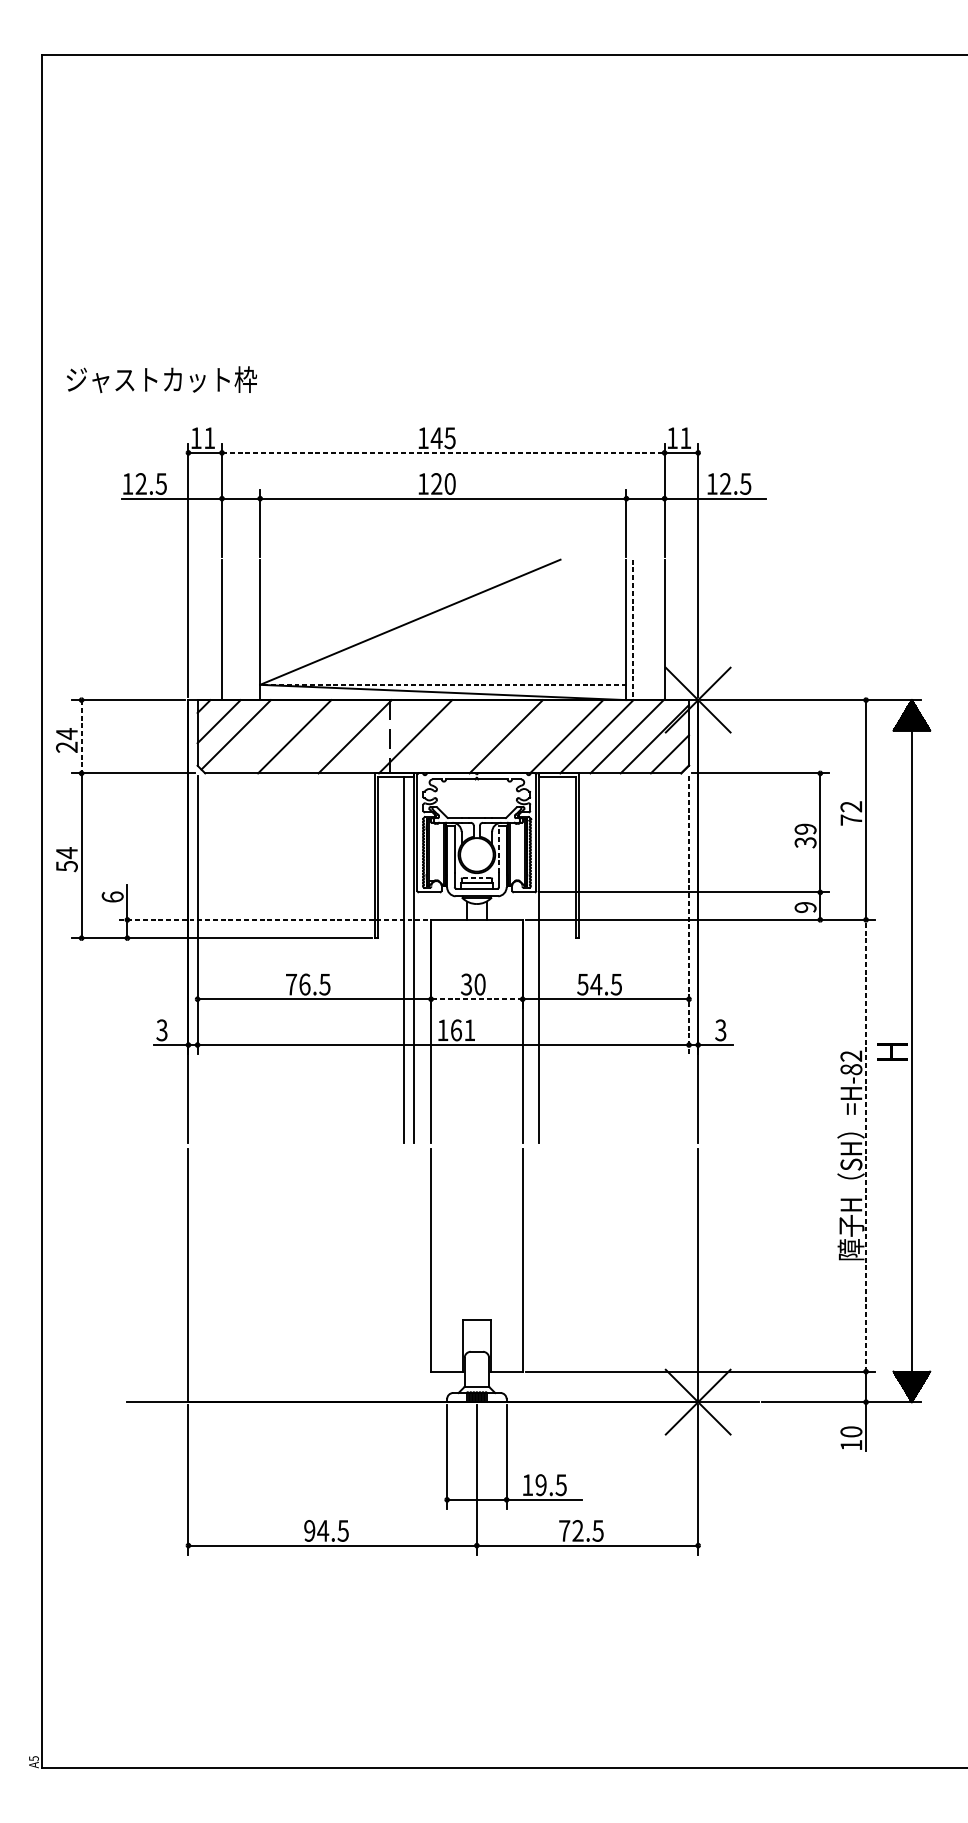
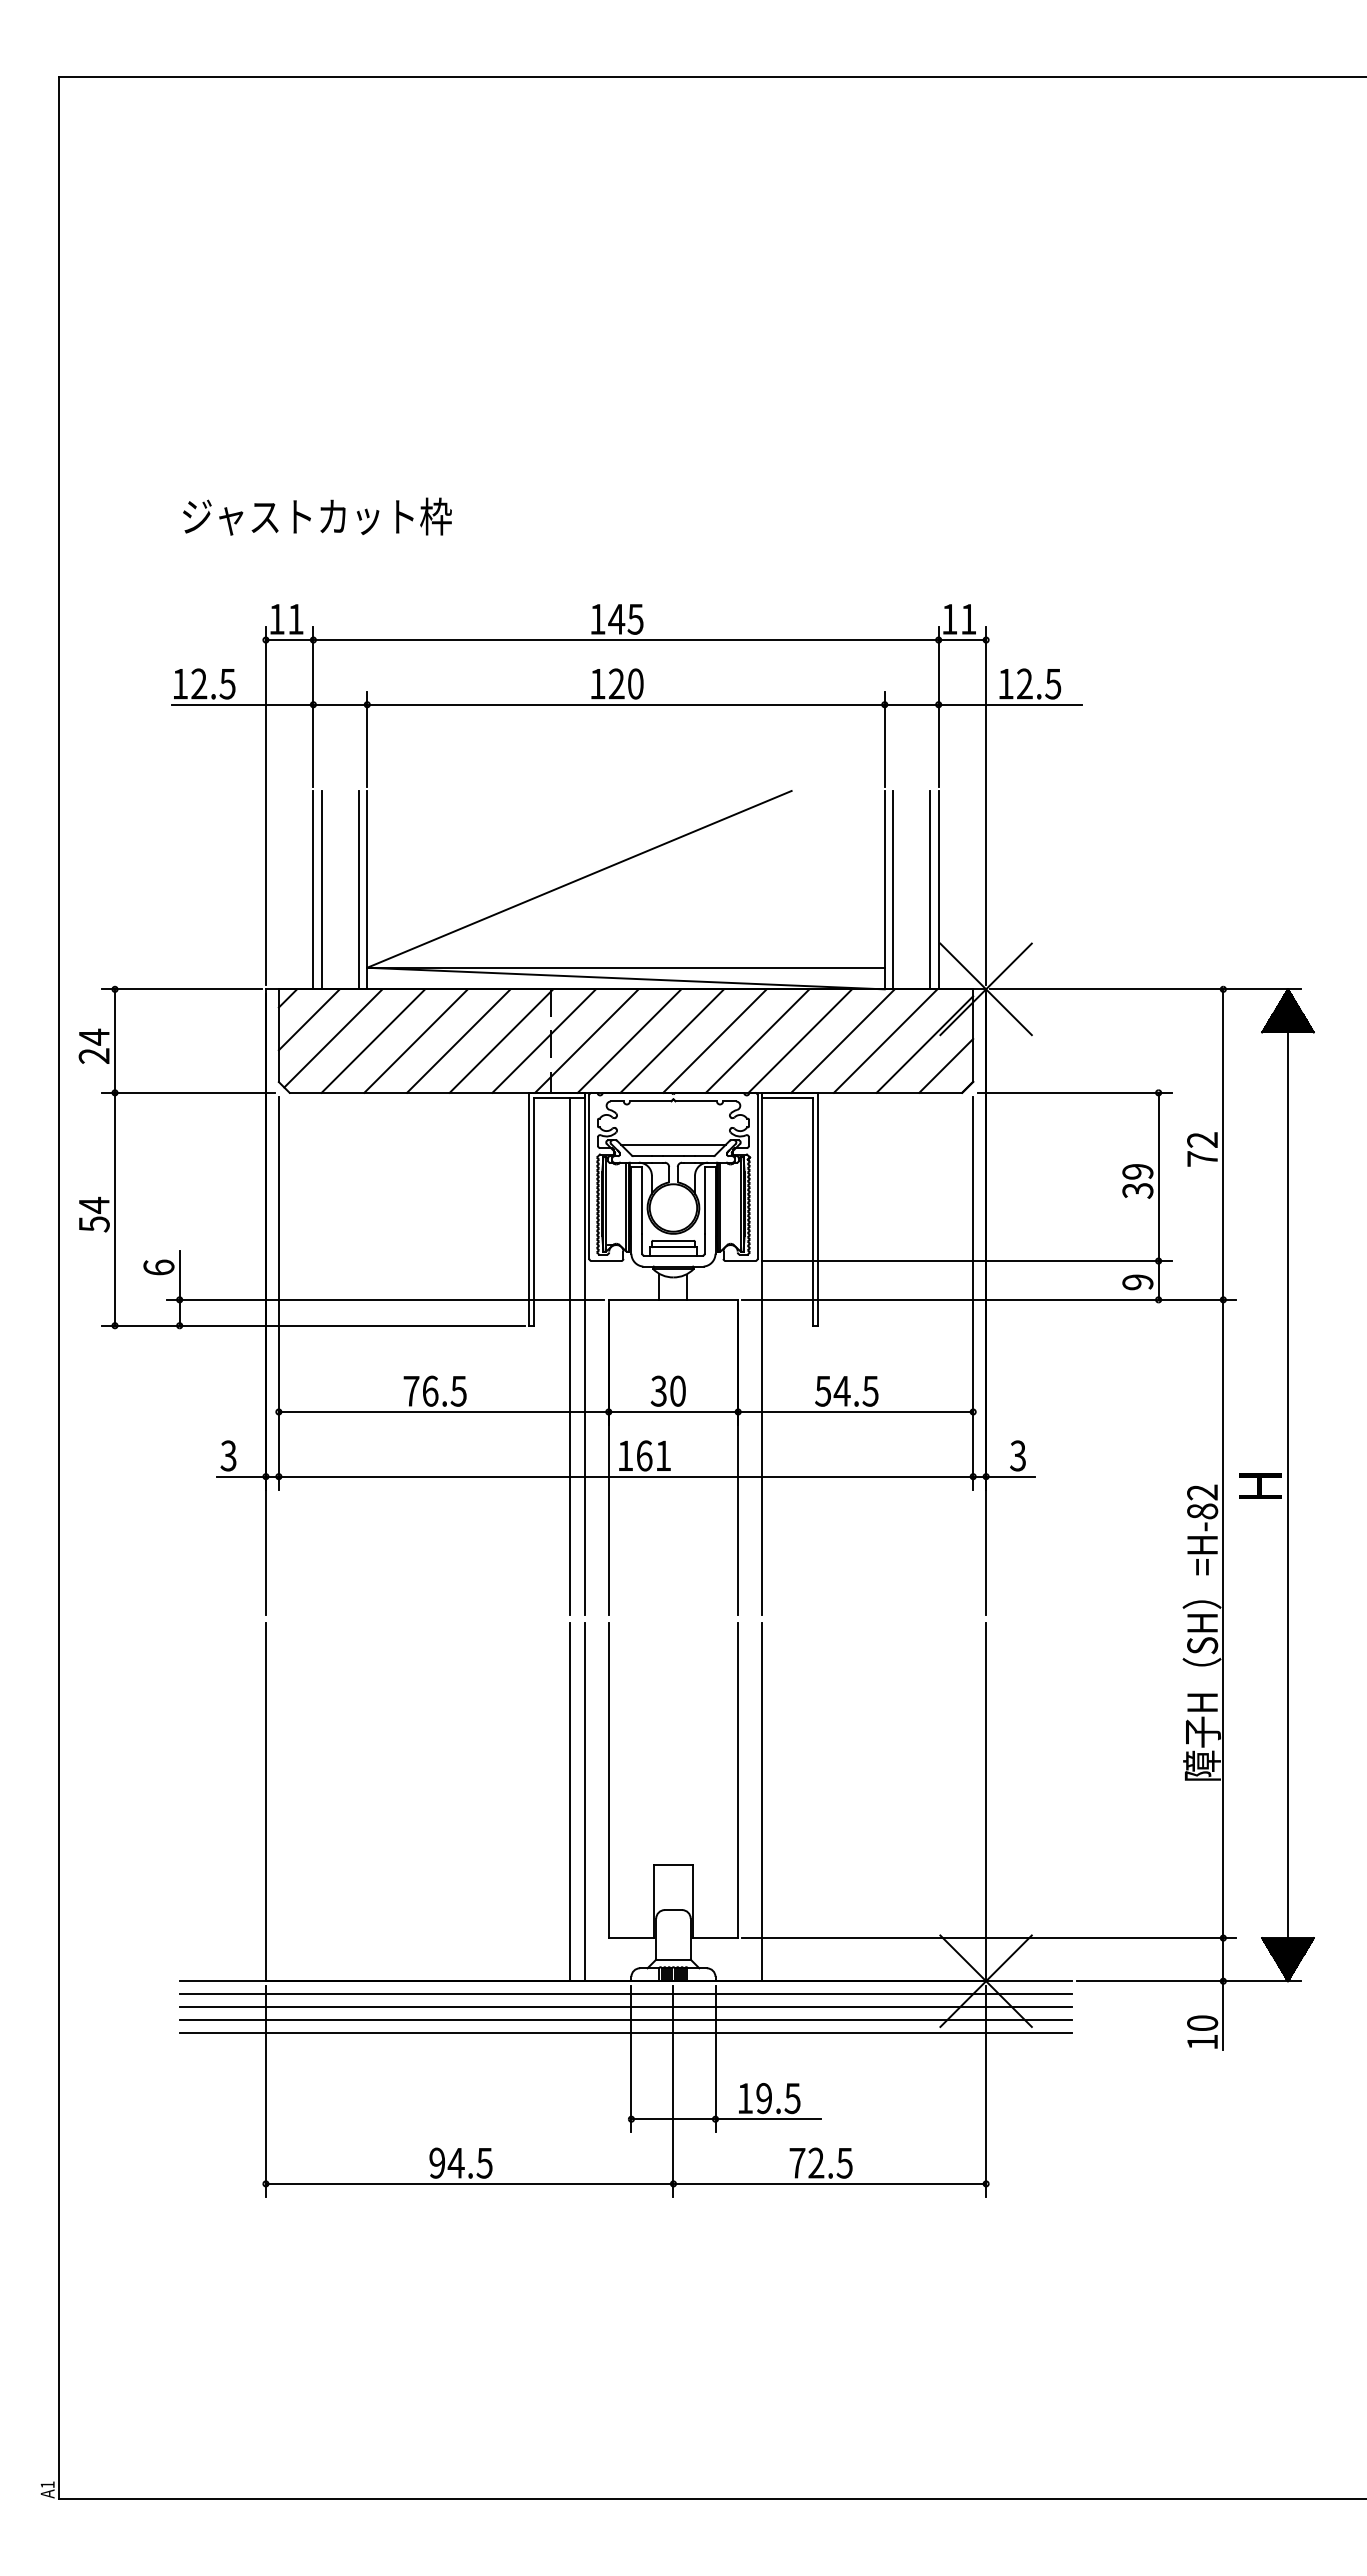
text: (161, 379) -> (317, 516), moved
line: (443, 453) -> (626, 640), dashed -> solid
line: (228, 629) -> (322, 889), added
line: (253, 629) -> (358, 889), added
line: (658, 629) -> (930, 889), added
line: (632, 630) -> (893, 890), dashed -> solid
line: (443, 684) -> (626, 967), dashed -> solid
line: (264, 736) -> (373, 1040), added
line: (324, 736) -> (458, 1040), added
line: (384, 736) -> (543, 1040), added
line: (445, 736) -> (629, 1040), added
line: (476, 736) -> (672, 1040), added
line: (536, 736) -> (757, 1040), added
line: (81, 737) -> (115, 1041), dashed -> solid
line: (476, 809) -> (672, 1144), added
line: (498, 849) -> (704, 1200), dashed -> solid
line: (476, 877) -> (672, 1240), dashed -> solid
line: (689, 915) -> (973, 1293), dashed -> solid
line: (273, 919) -> (385, 1299), dashed -> solid
line: (476, 998) -> (673, 1411), dashed -> solid
line: (866, 1145) -> (1223, 1618), dashed -> solid
line: (403, 1275) -> (569, 1802), added
line: (414, 1275) -> (585, 1802), added
line: (539, 1275) -> (761, 1802), added
line: (442, 1411) -> (625, 1994), added
line: (442, 1420) -> (625, 2007), added
line: (442, 1429) -> (625, 2020), added
line: (442, 1438) -> (625, 2032), added
text: (33, 1758) -> (47, 2484), A5 -> A1

